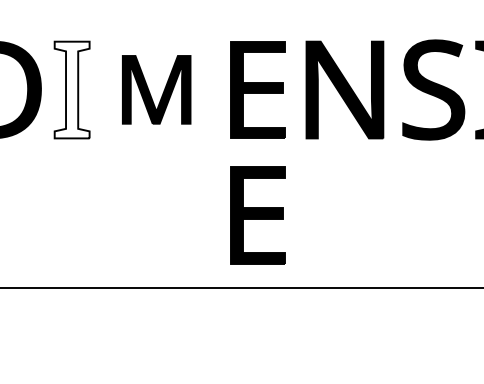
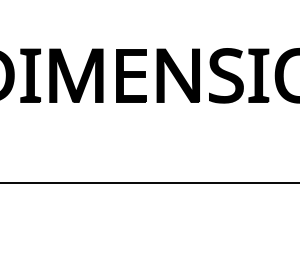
fill: (71, 89) -> (30, 75), added
part: (156, 89) -> (76, 75), size x1.43
part: (258, 215) -> (131, 143), removed

